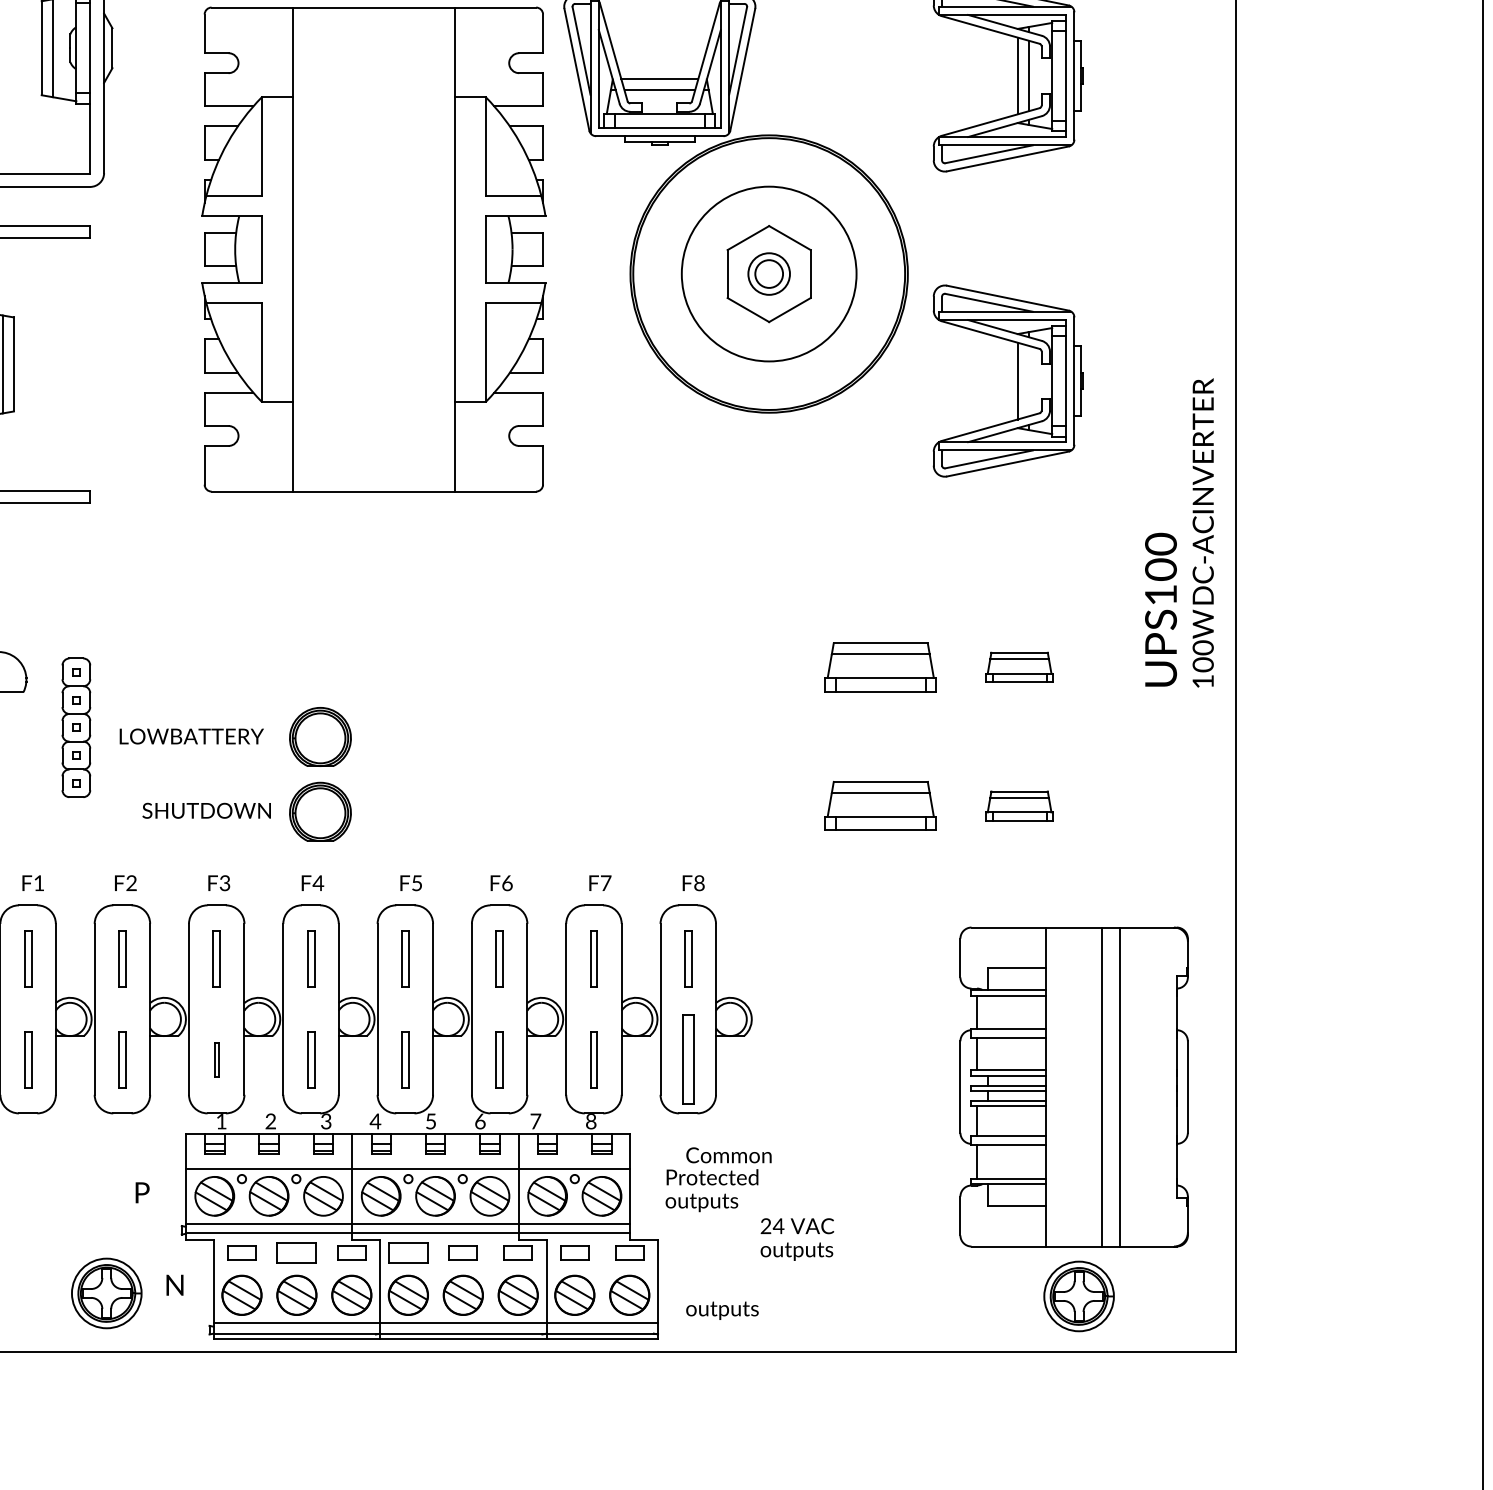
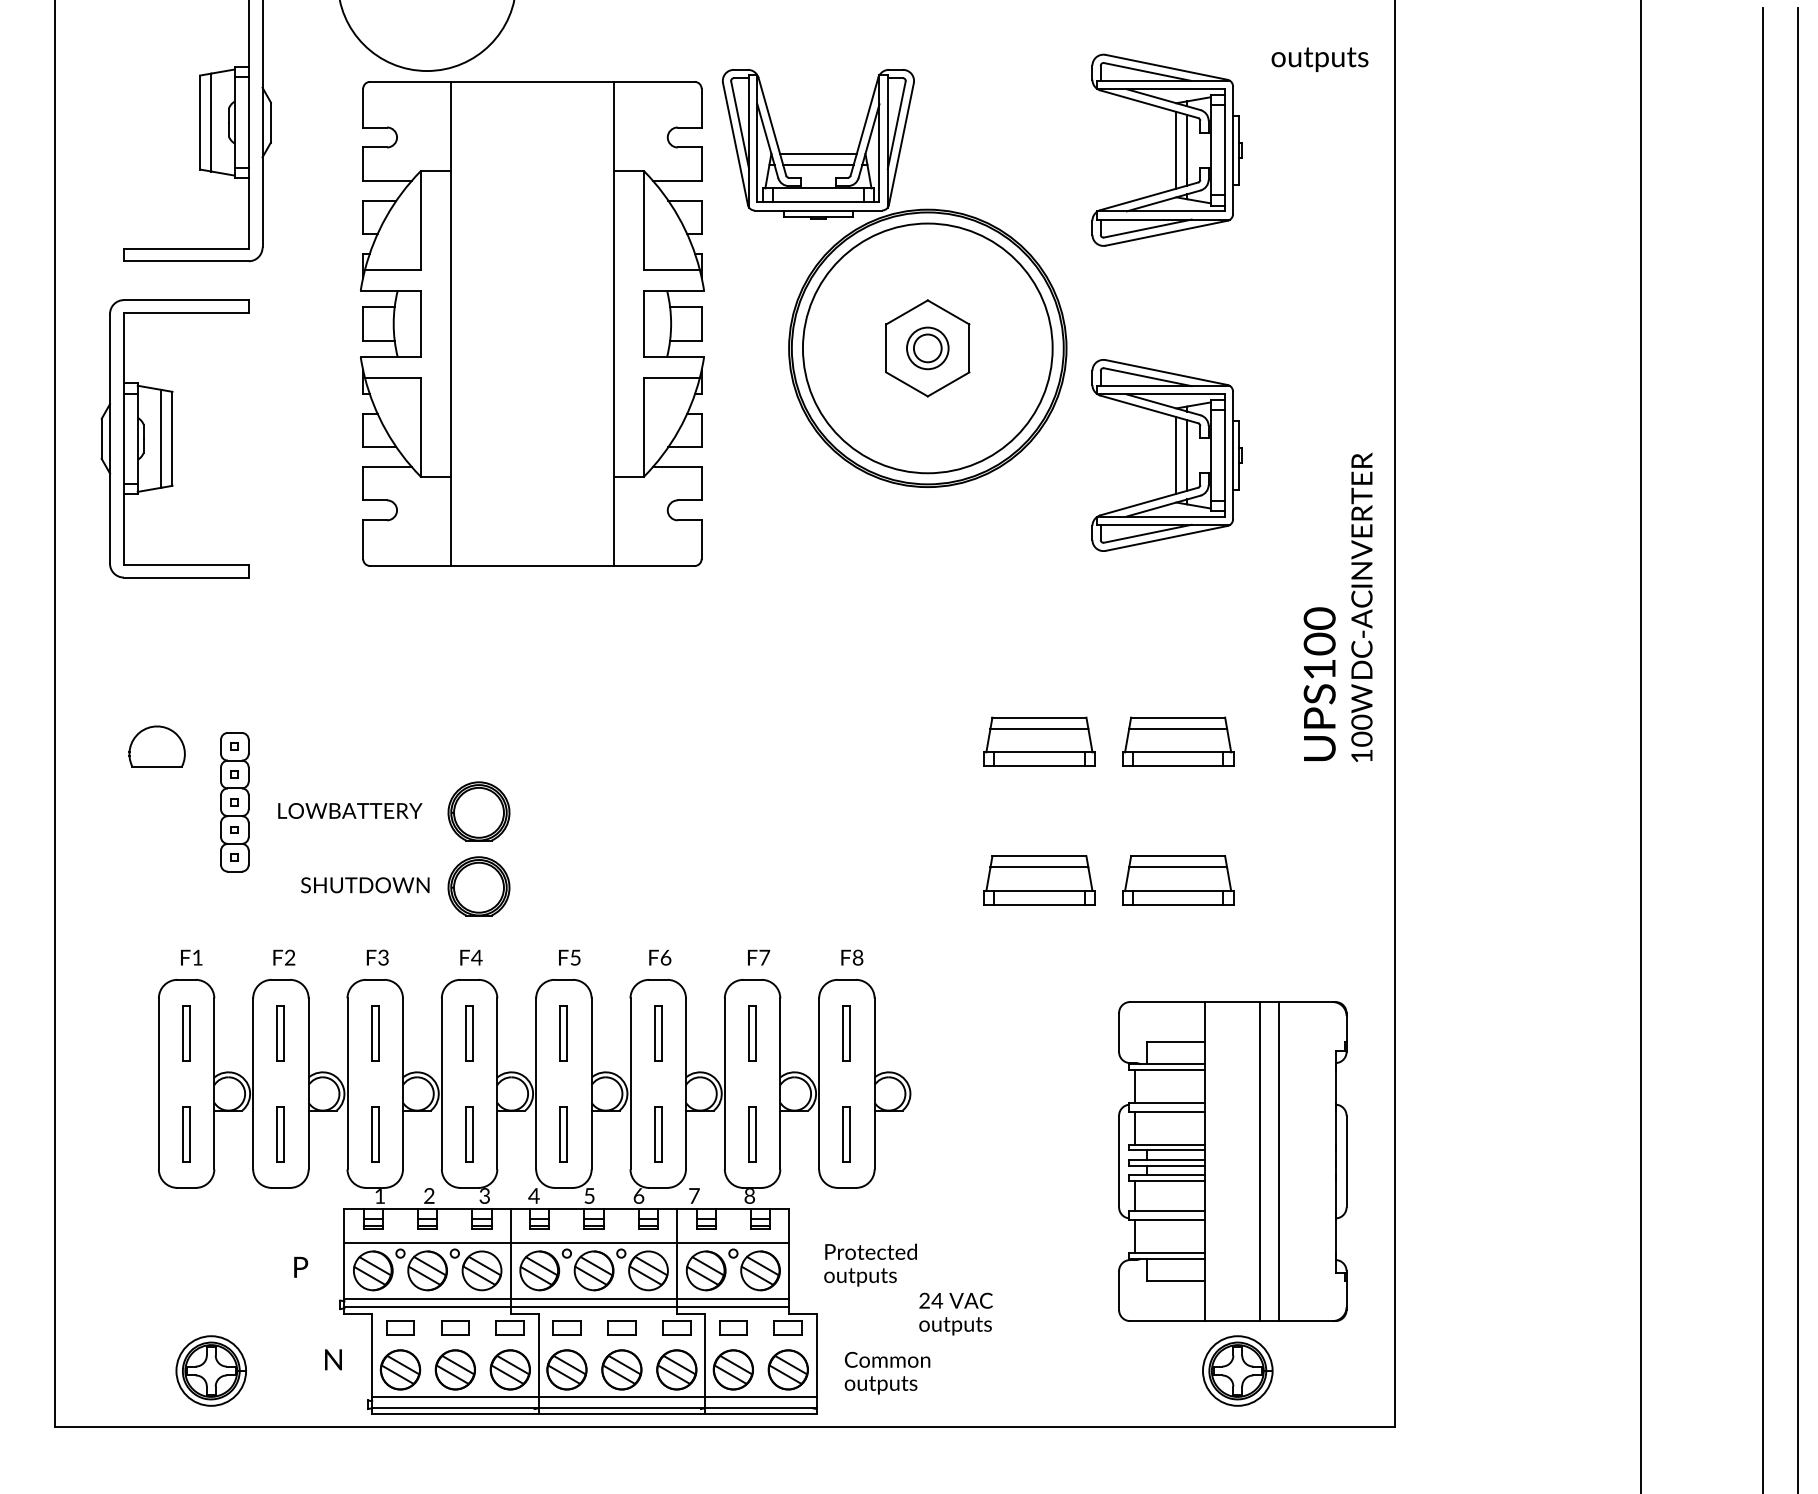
circle: (768, 274) -> (927, 348), size x1.43
line: (1028, 381) -> (1187, 455), added
part: (1019, 667) -> (1178, 741), size x1.67
part: (1019, 806) -> (1178, 880), size x1.67
part: (216, 1059) -> (375, 1134), size x1.67
part: (687, 1059) -> (846, 1134), size x0.62
text: (728, 1154) -> (887, 1359), moved
part: (296, 1252) -> (455, 1327), size x0.71
part: (407, 1252) -> (566, 1327), size x0.71
part: (106, 1292) -> (210, 1370), moved

